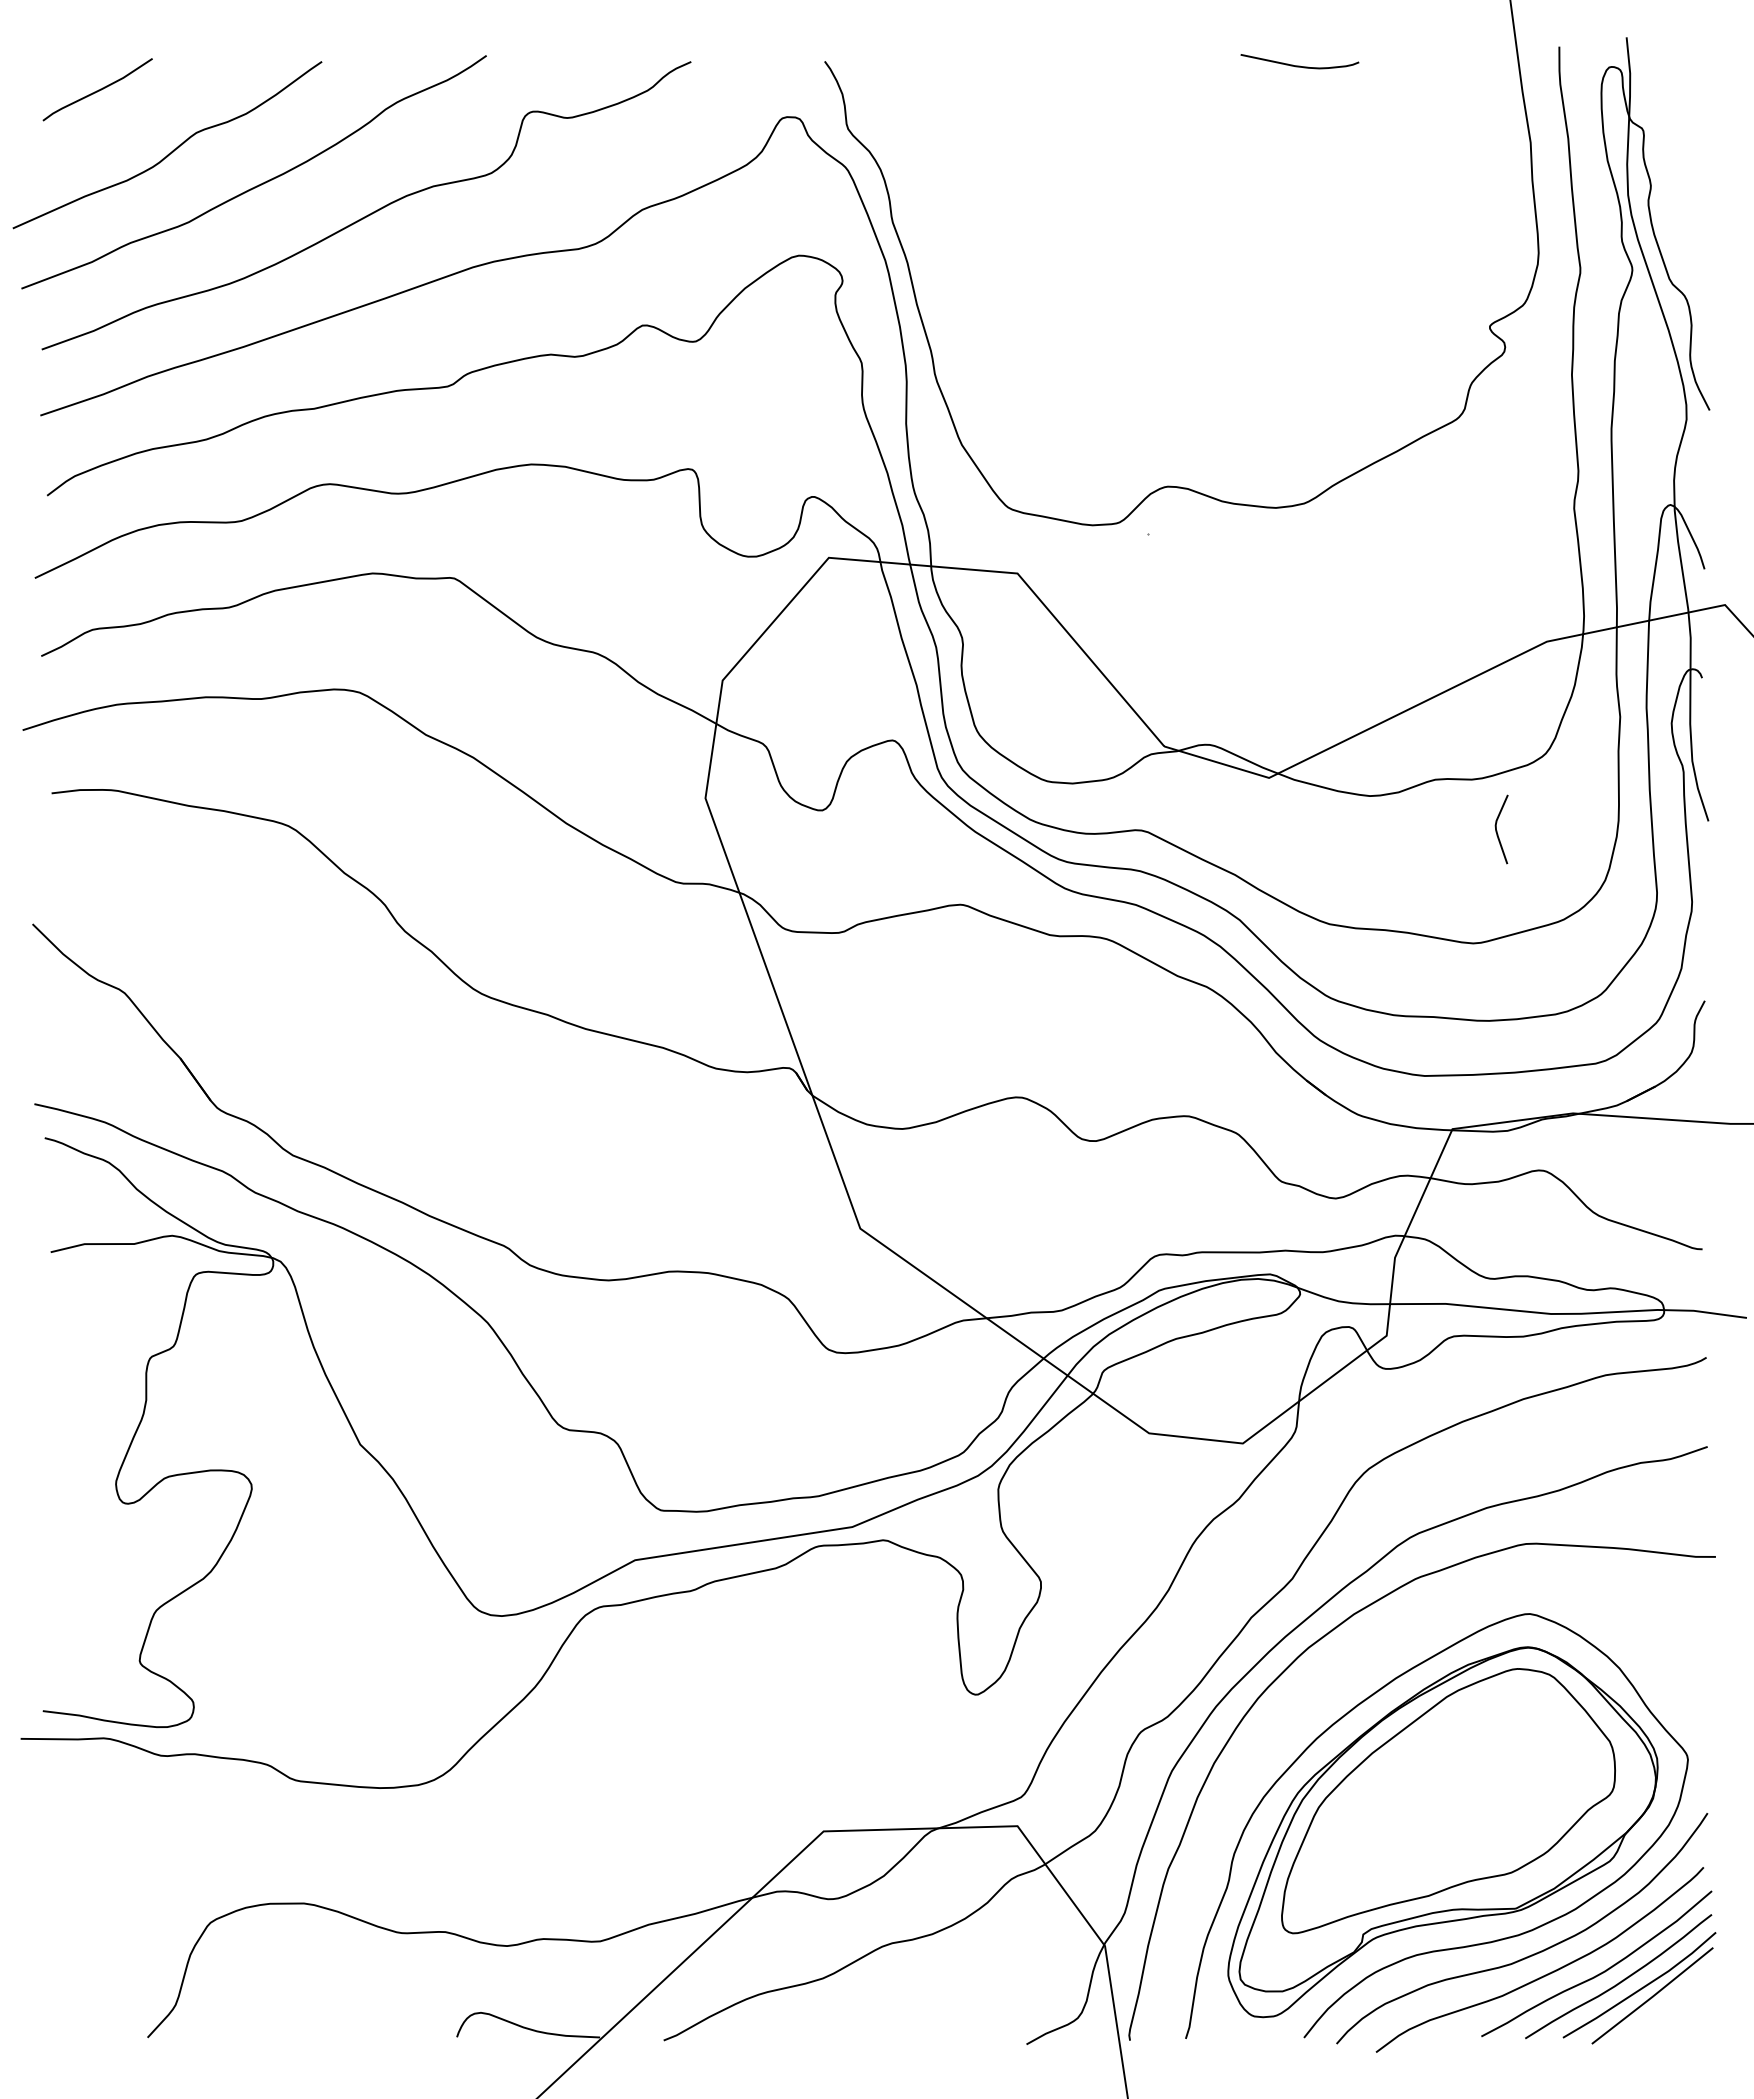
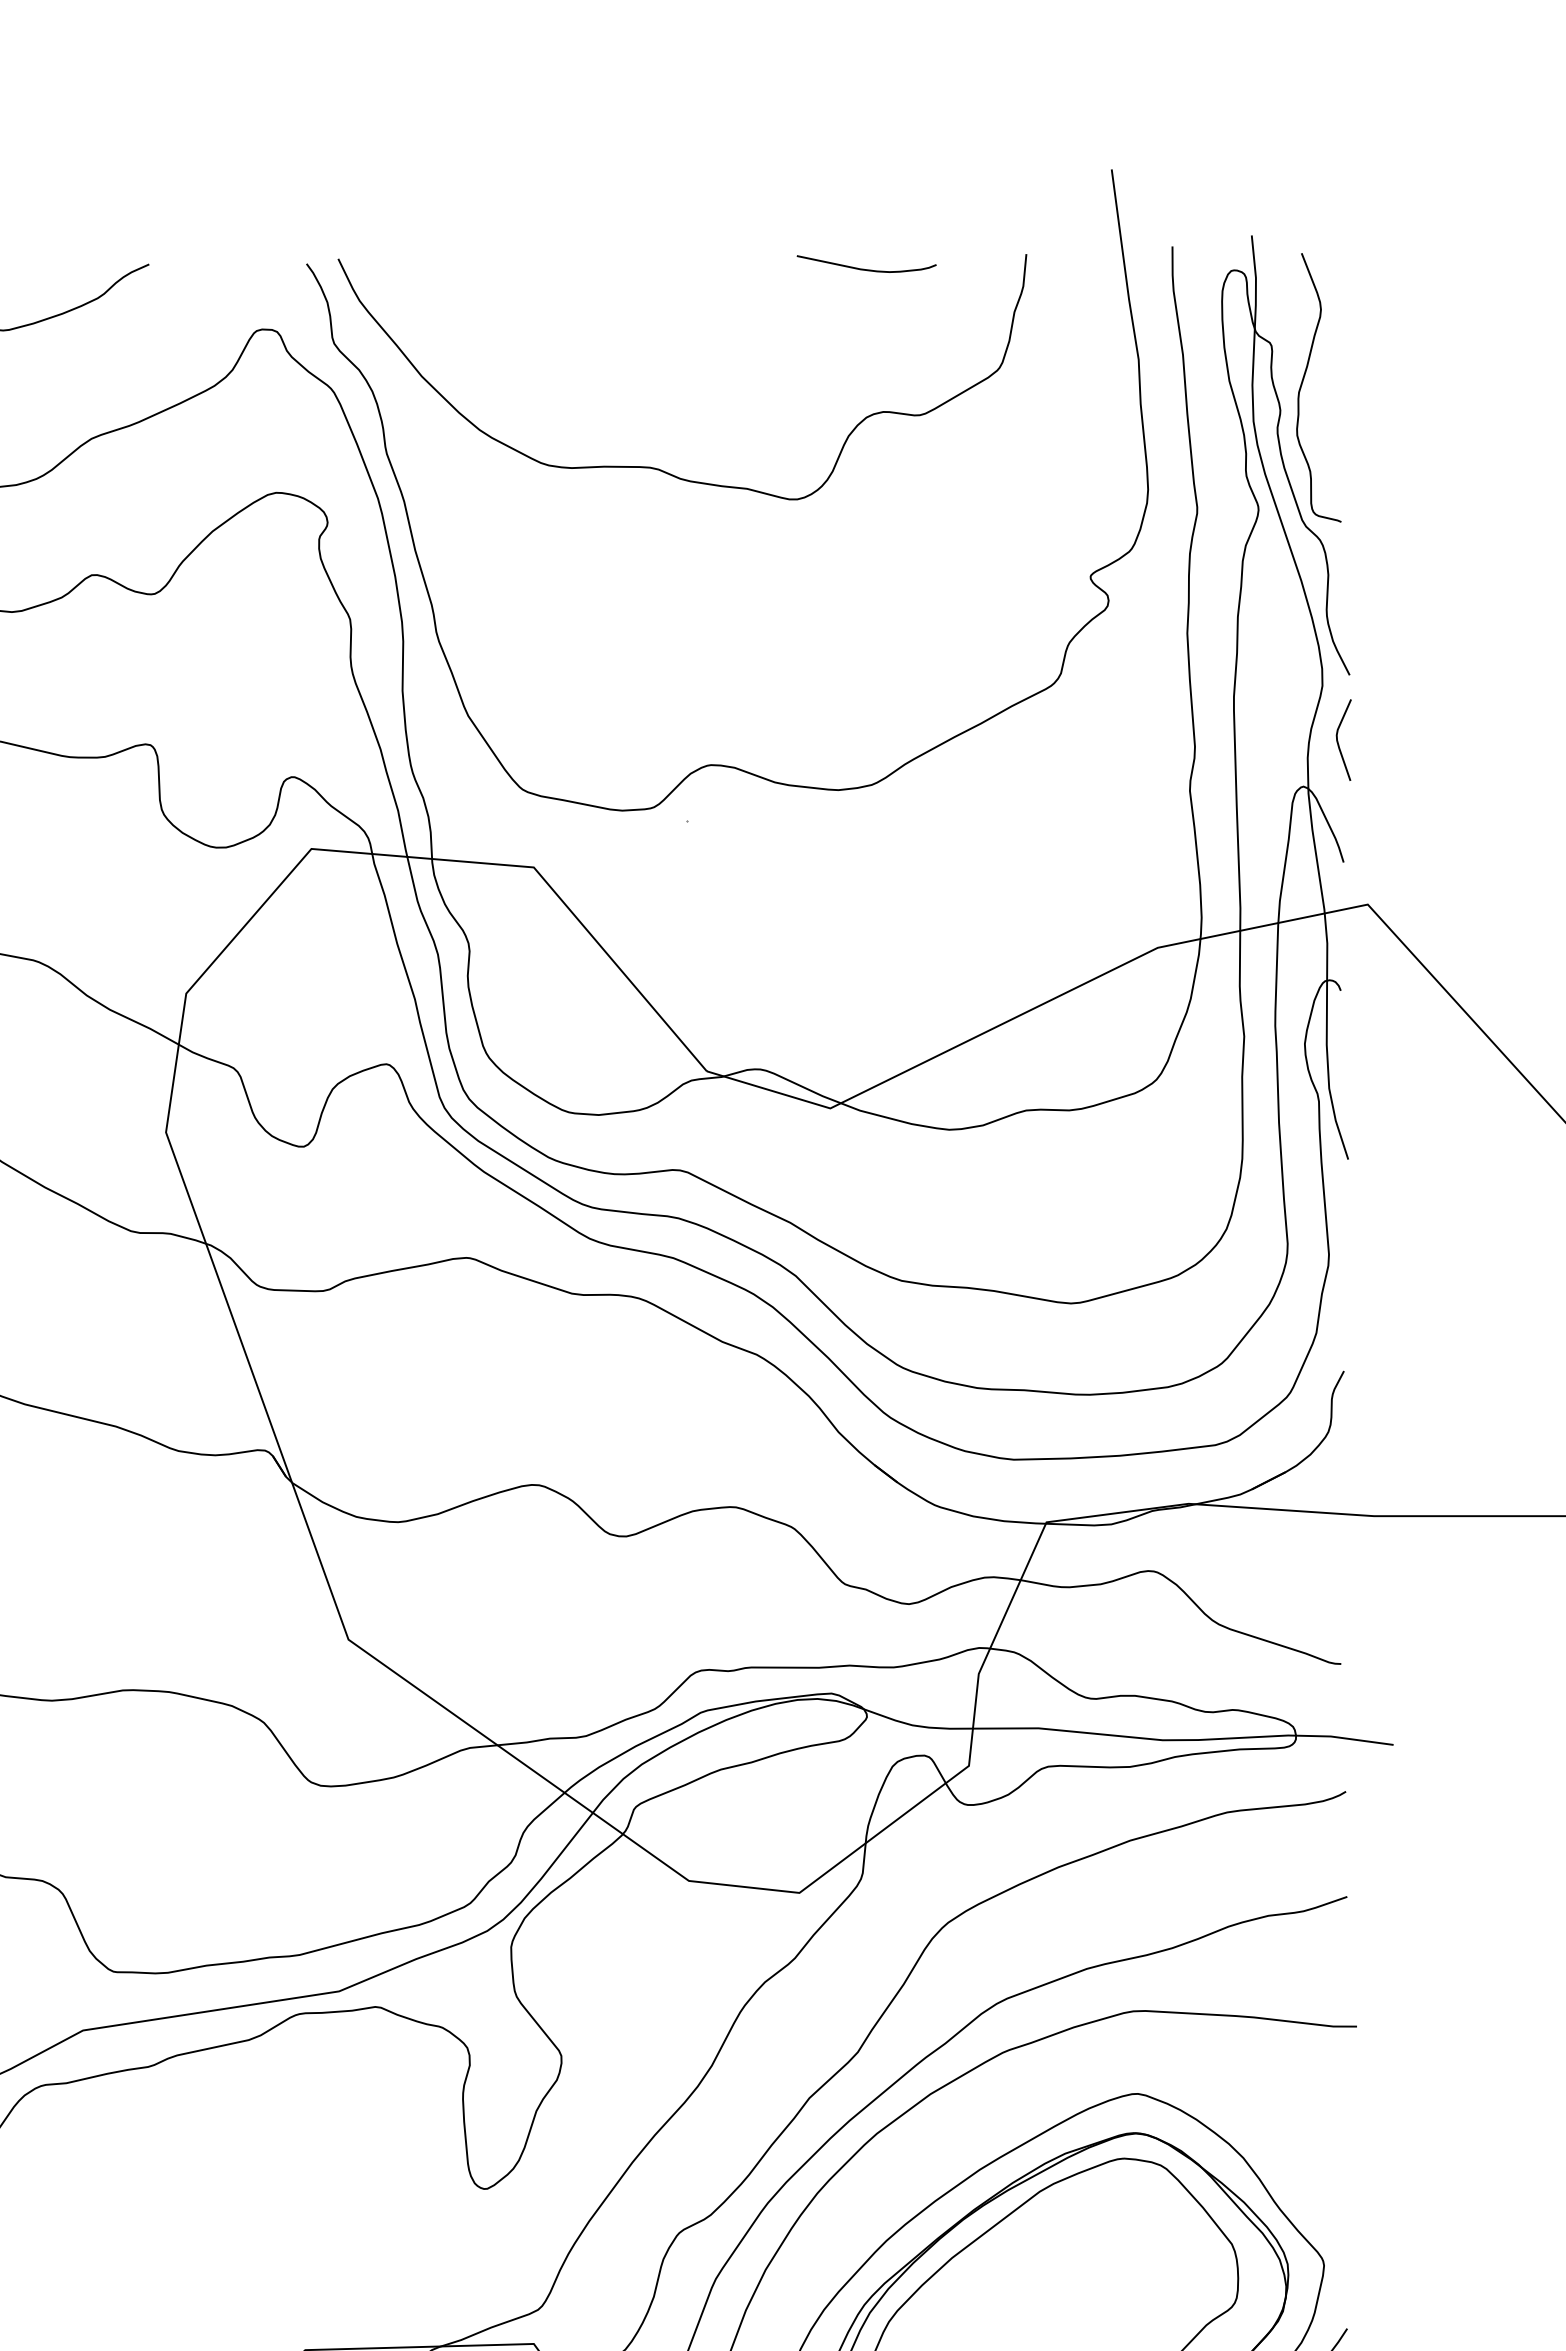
curve: (1670, 162) -> (1303, 382), added
curve: (1122, 234) -> (657, 467), added
curve: (1497, 830) -> (1338, 741), moved

